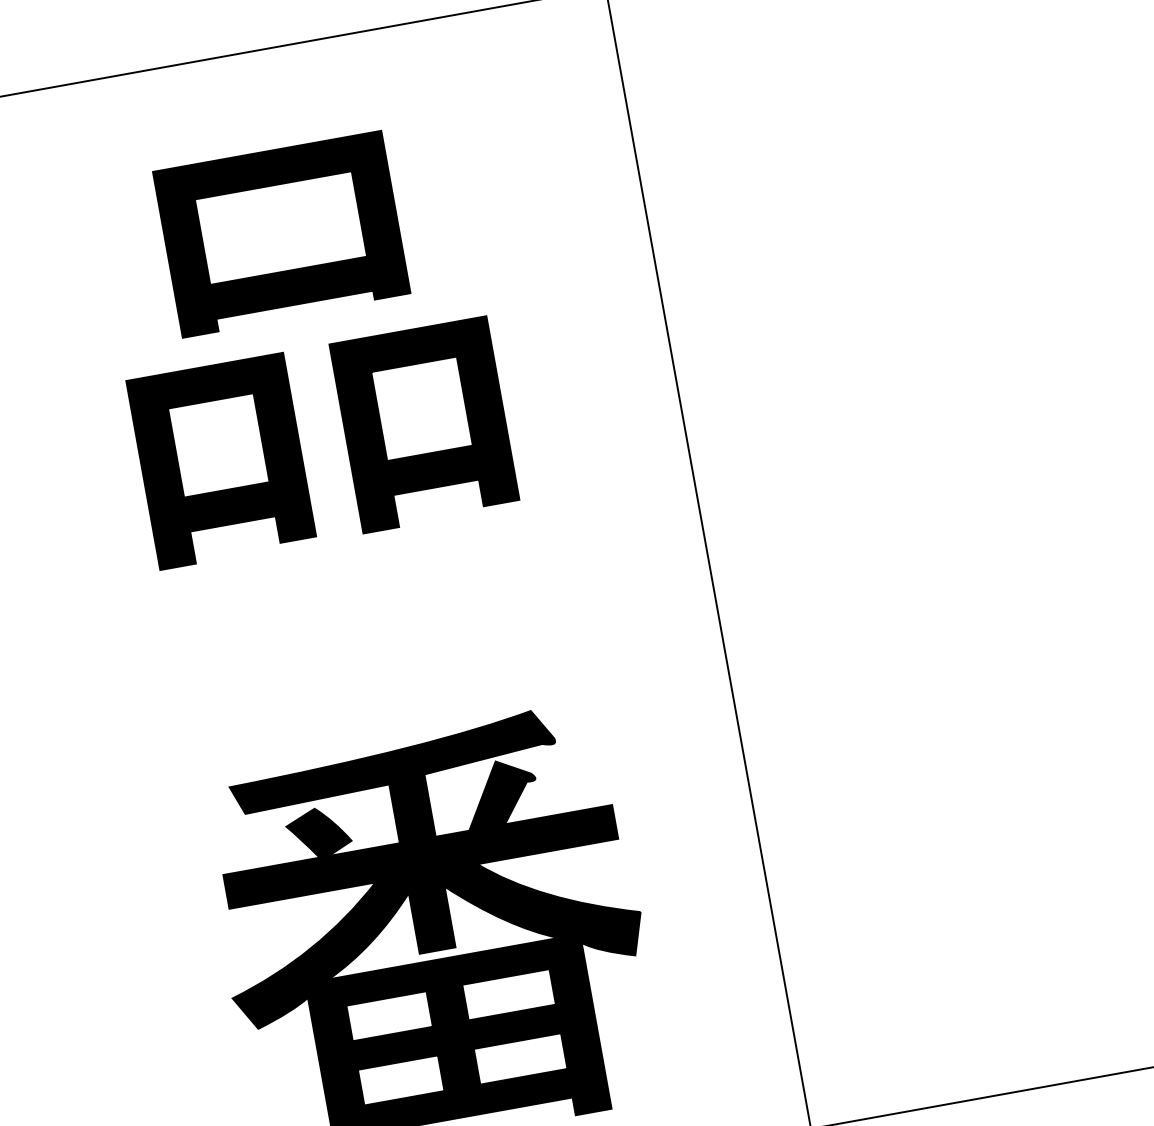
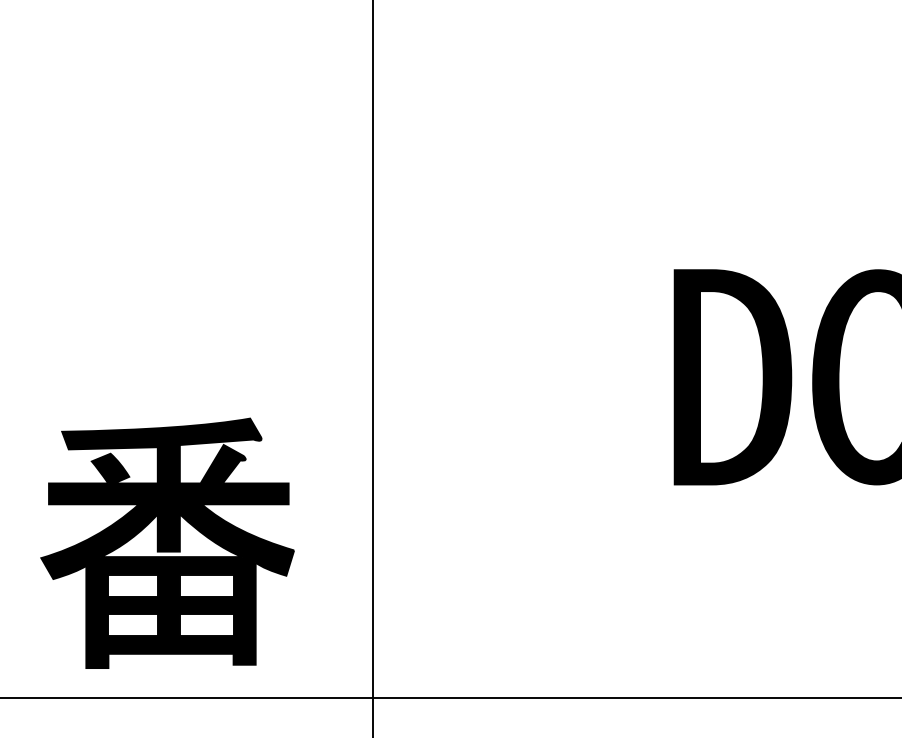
part: (284, 351) -> (141, 177), removed

